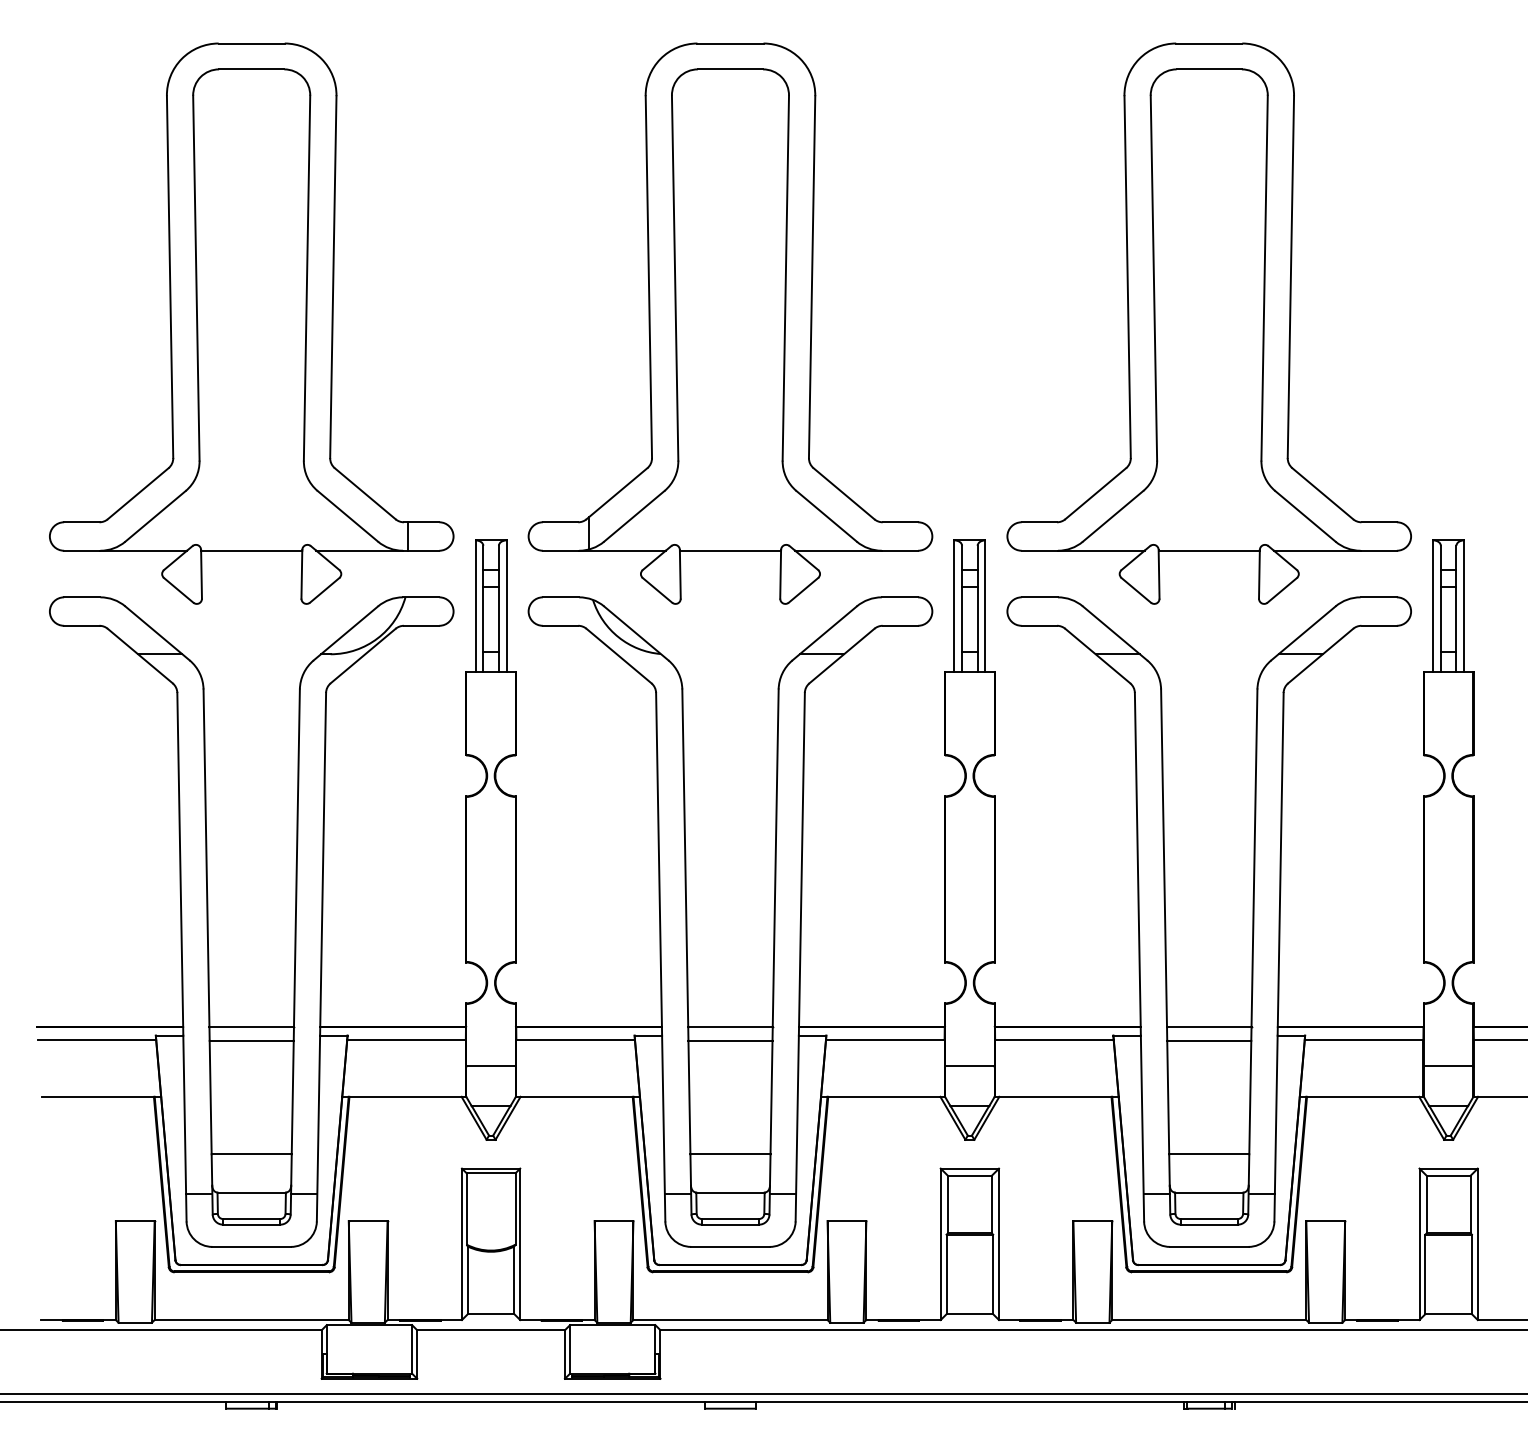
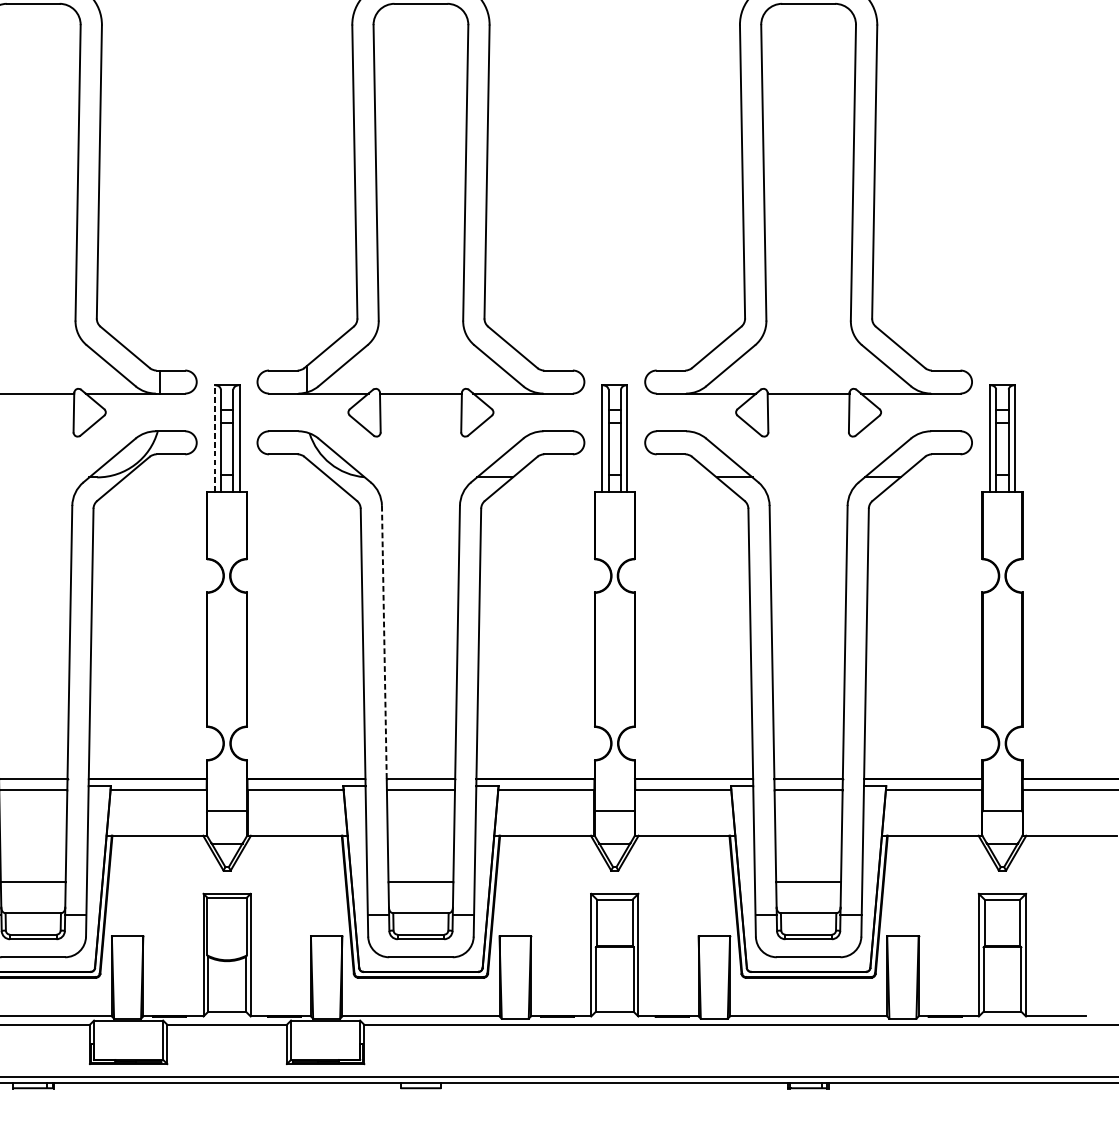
line: (475, 605) -> (214, 437), solid -> dashed
line: (685, 858) -> (384, 642), solid -> dashed

